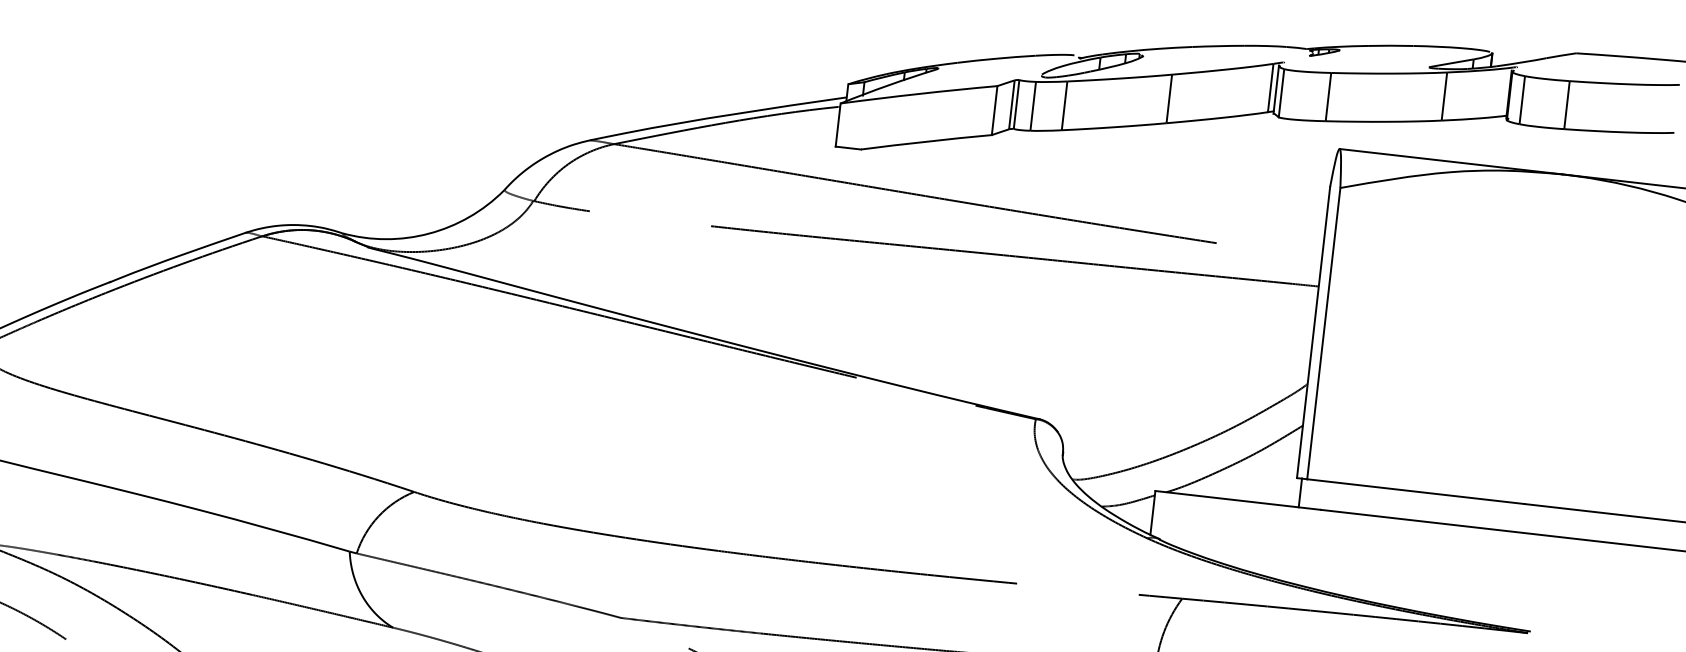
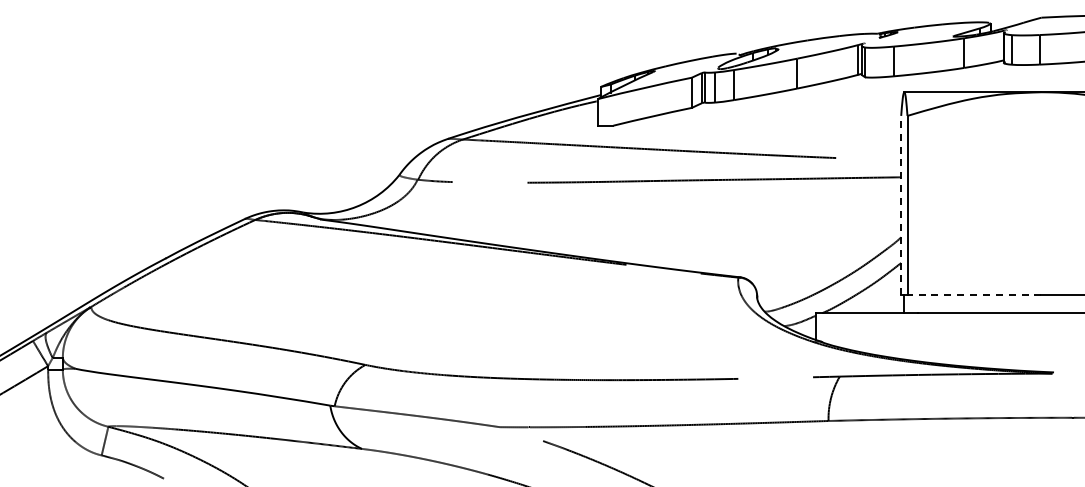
line: (1314, 332) -> (901, 205), solid -> dashed
line: (1415, 491) -> (974, 295), solid -> dashed

